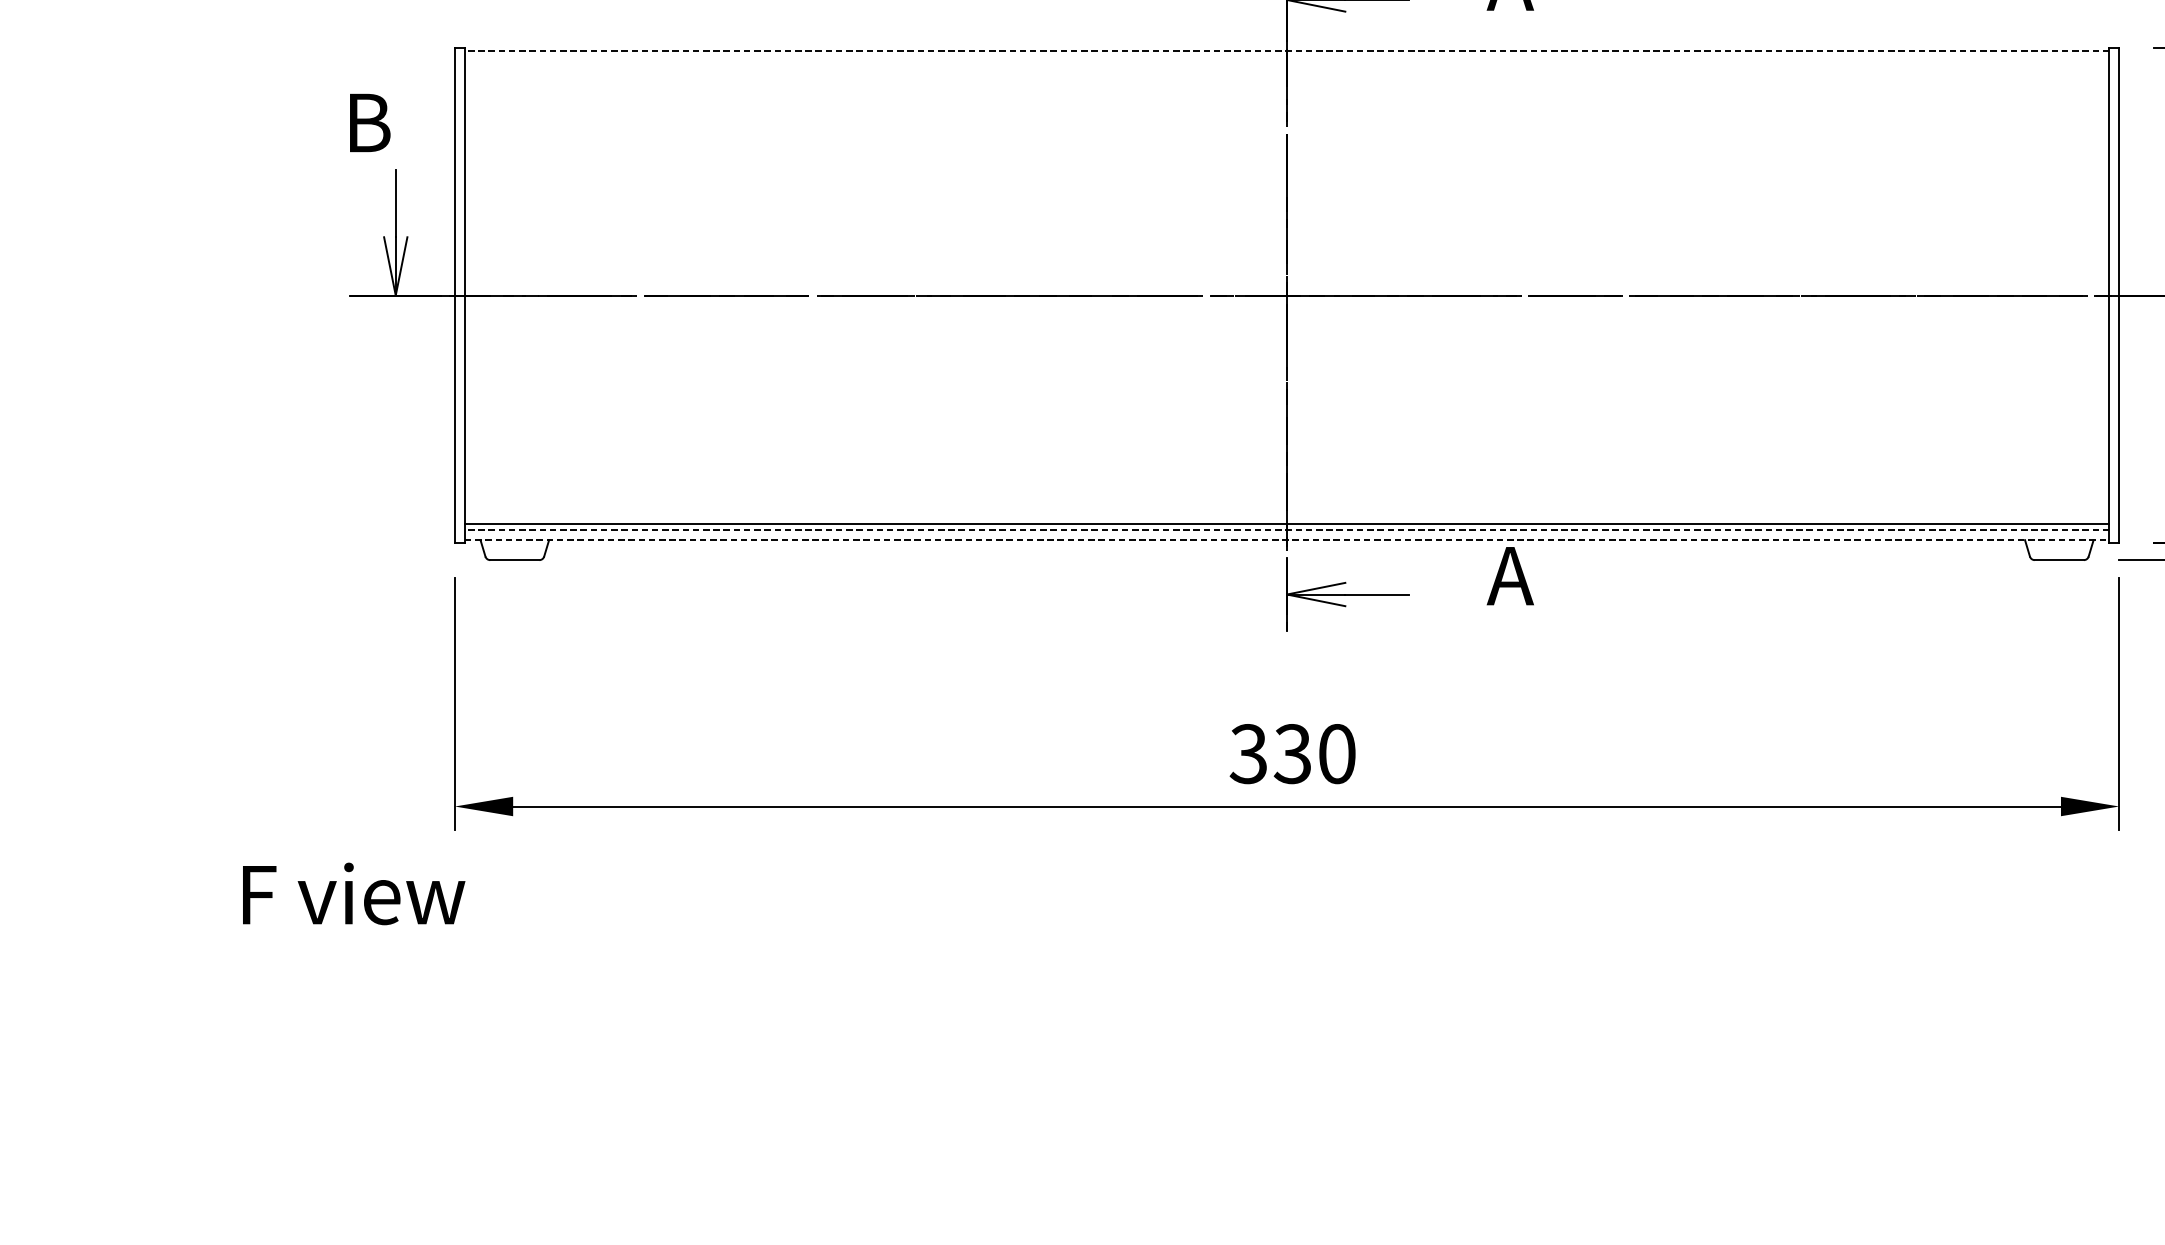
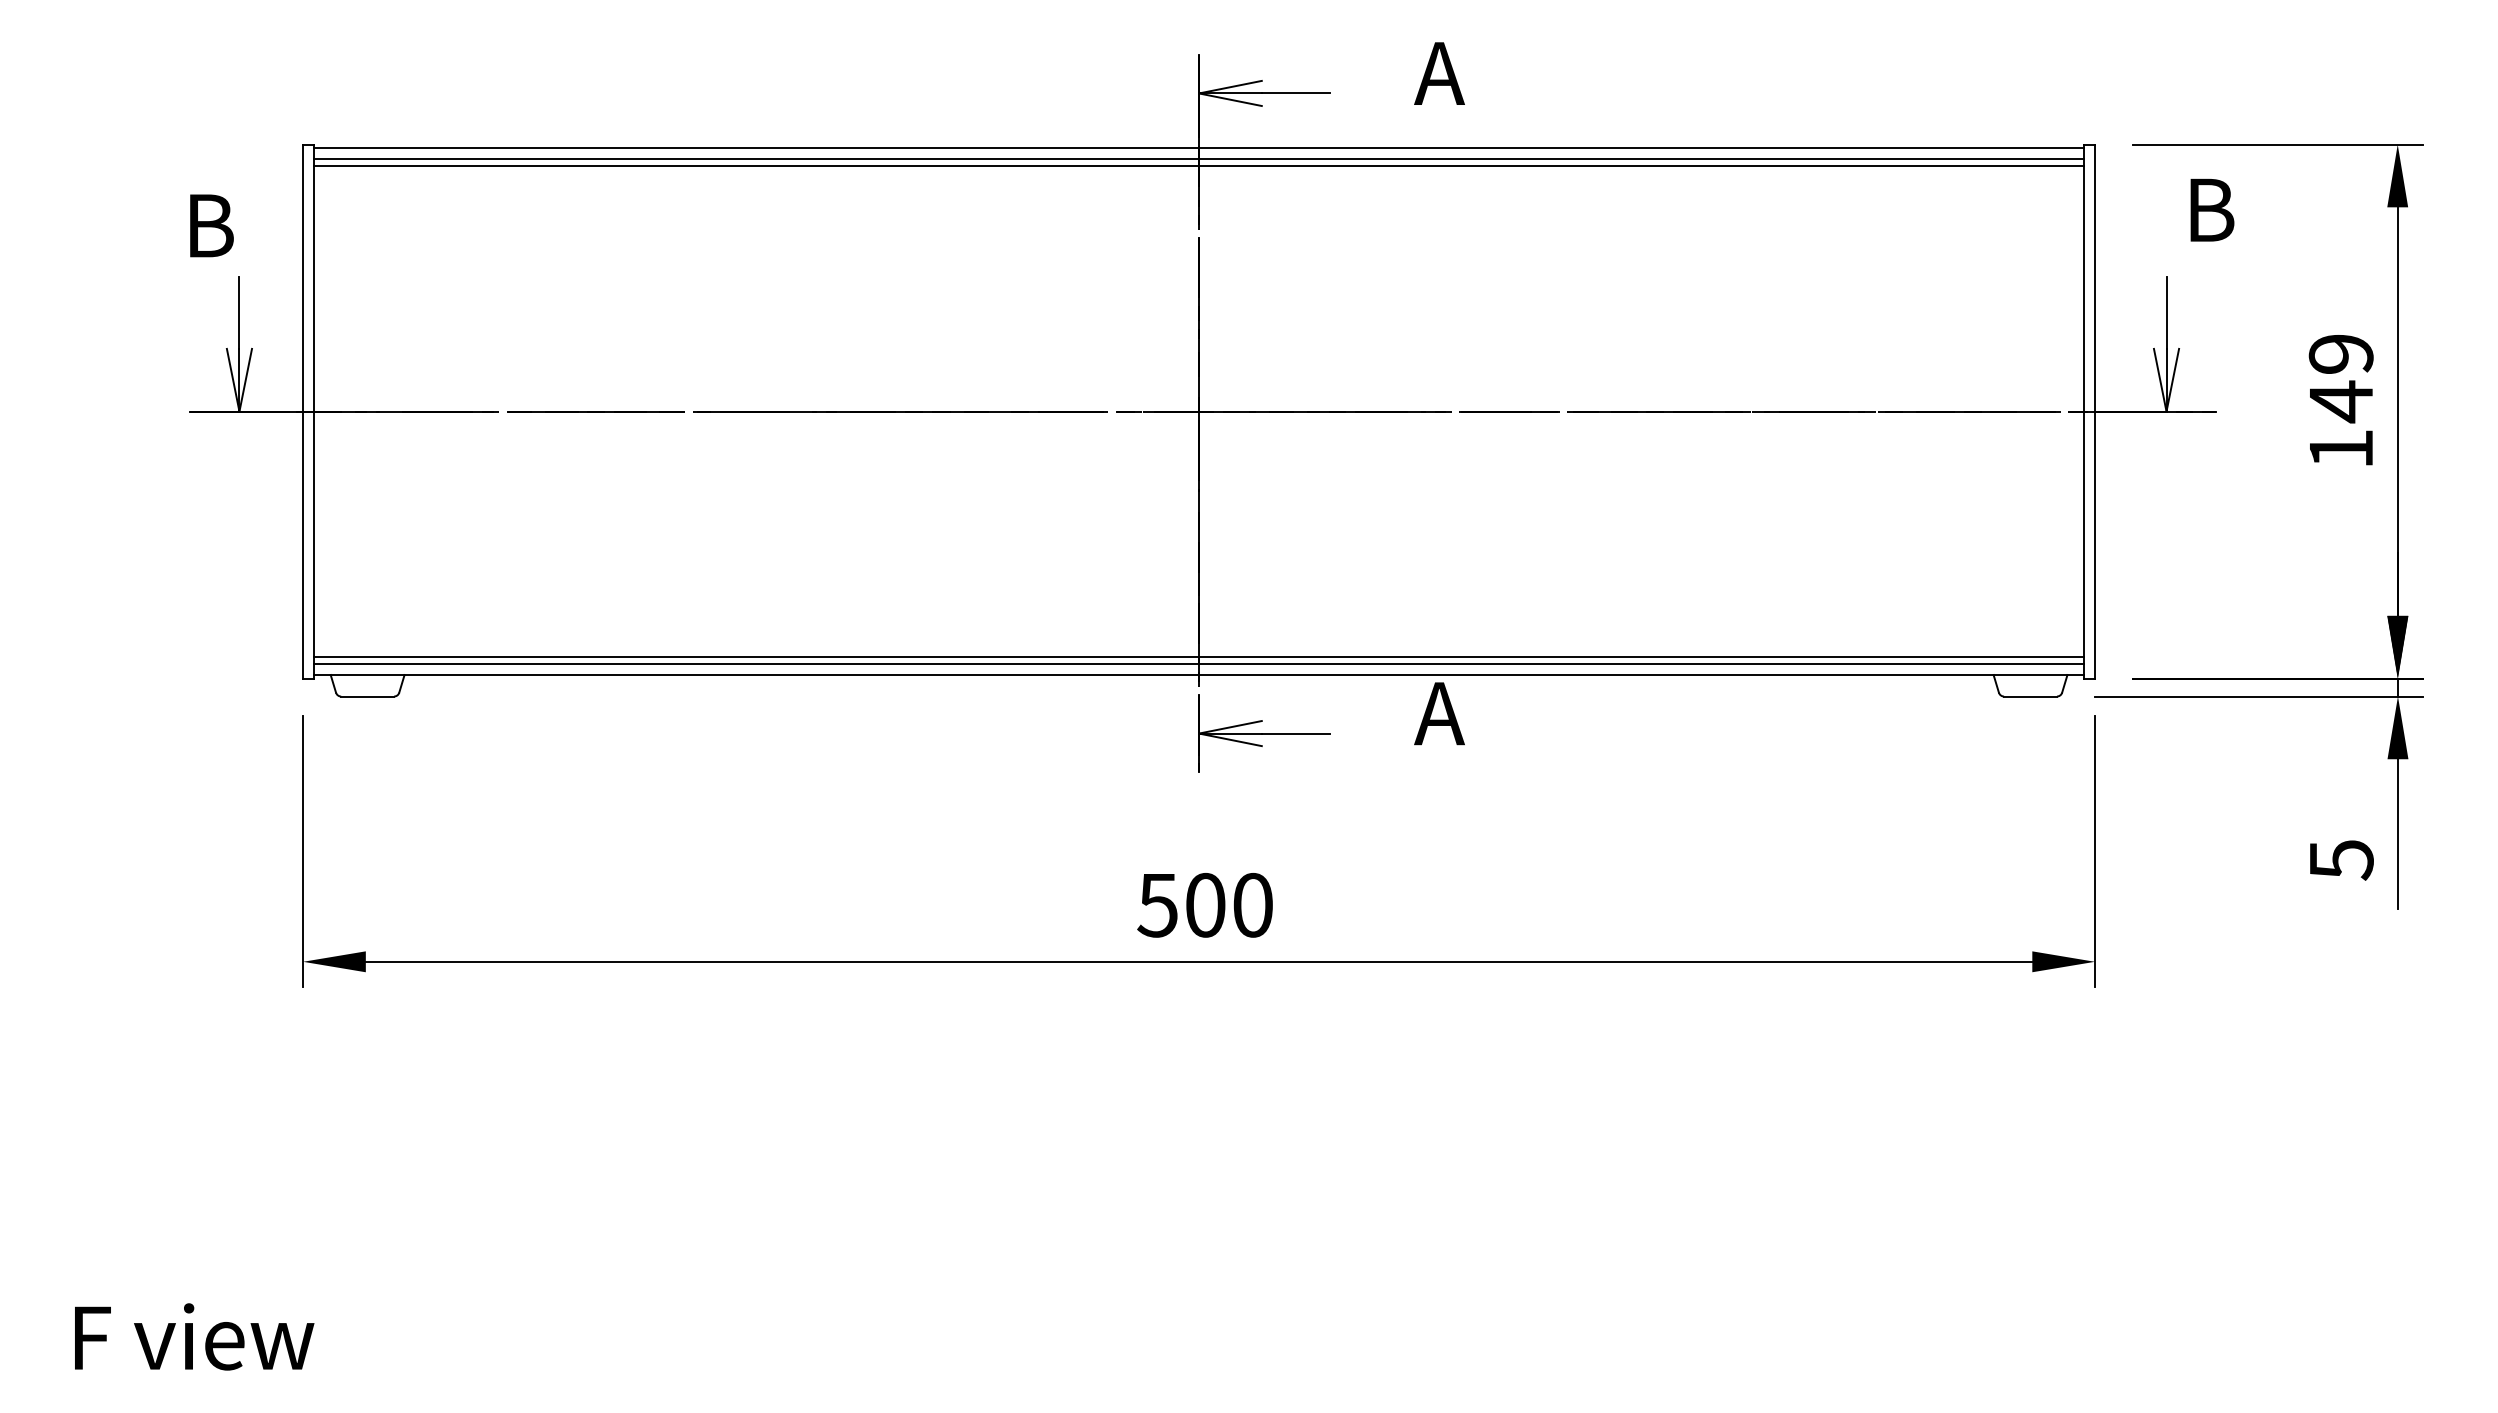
line: (1286, 51) -> (1198, 148), dashed -> solid
line: (1286, 60) -> (1198, 158), added
line: (1286, 67) -> (1198, 166), added
line: (1286, 530) -> (1198, 664), dashed -> solid
line: (1287, 540) -> (1199, 675), dashed -> solid
text: (1270, 753) -> (1181, 904), 330 -> 500
text: (354, 893) -> (194, 1336), moved

